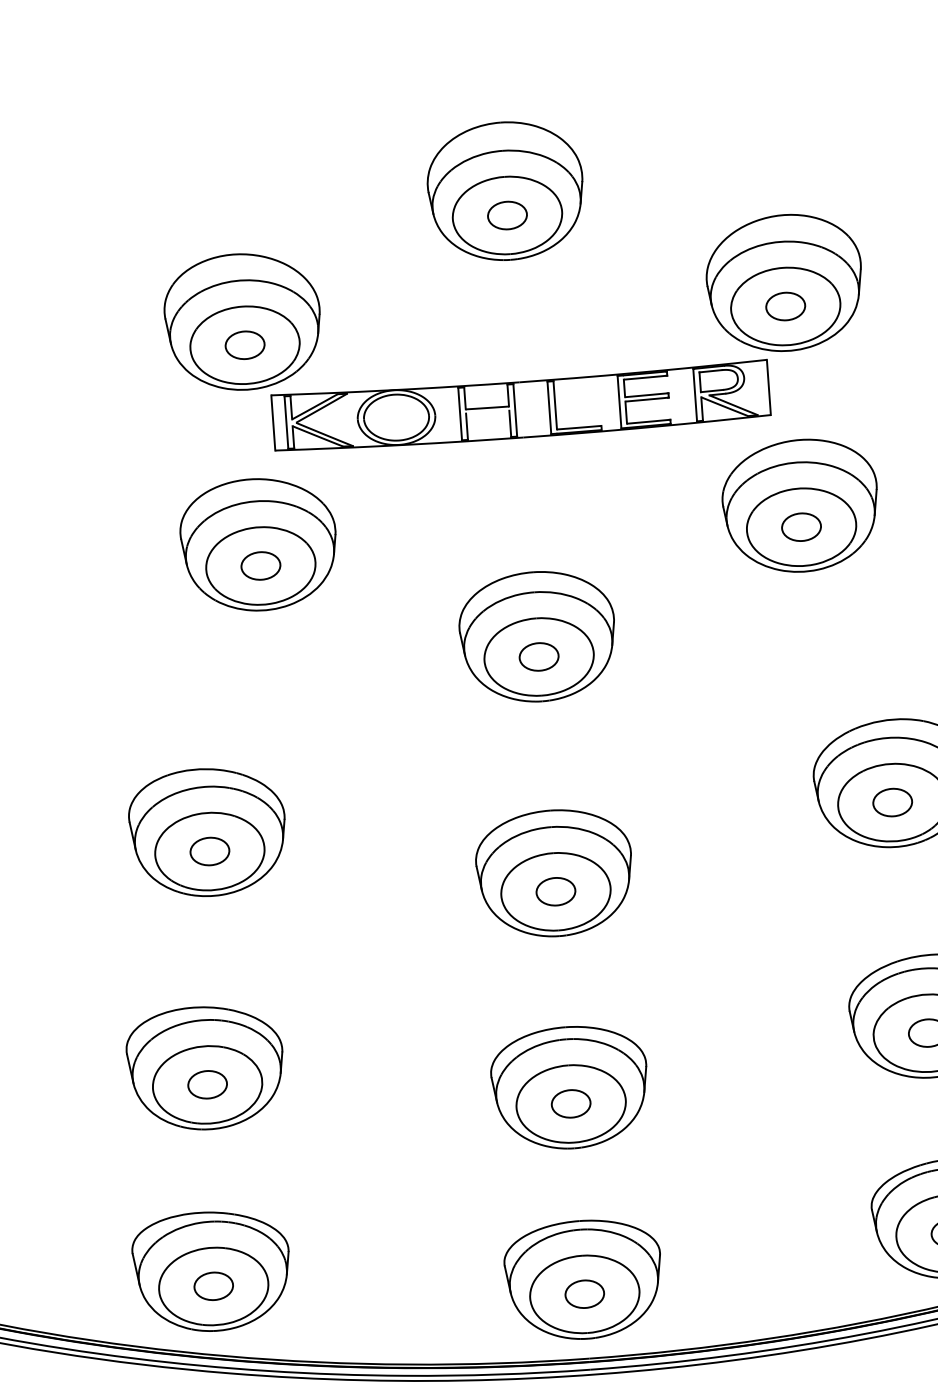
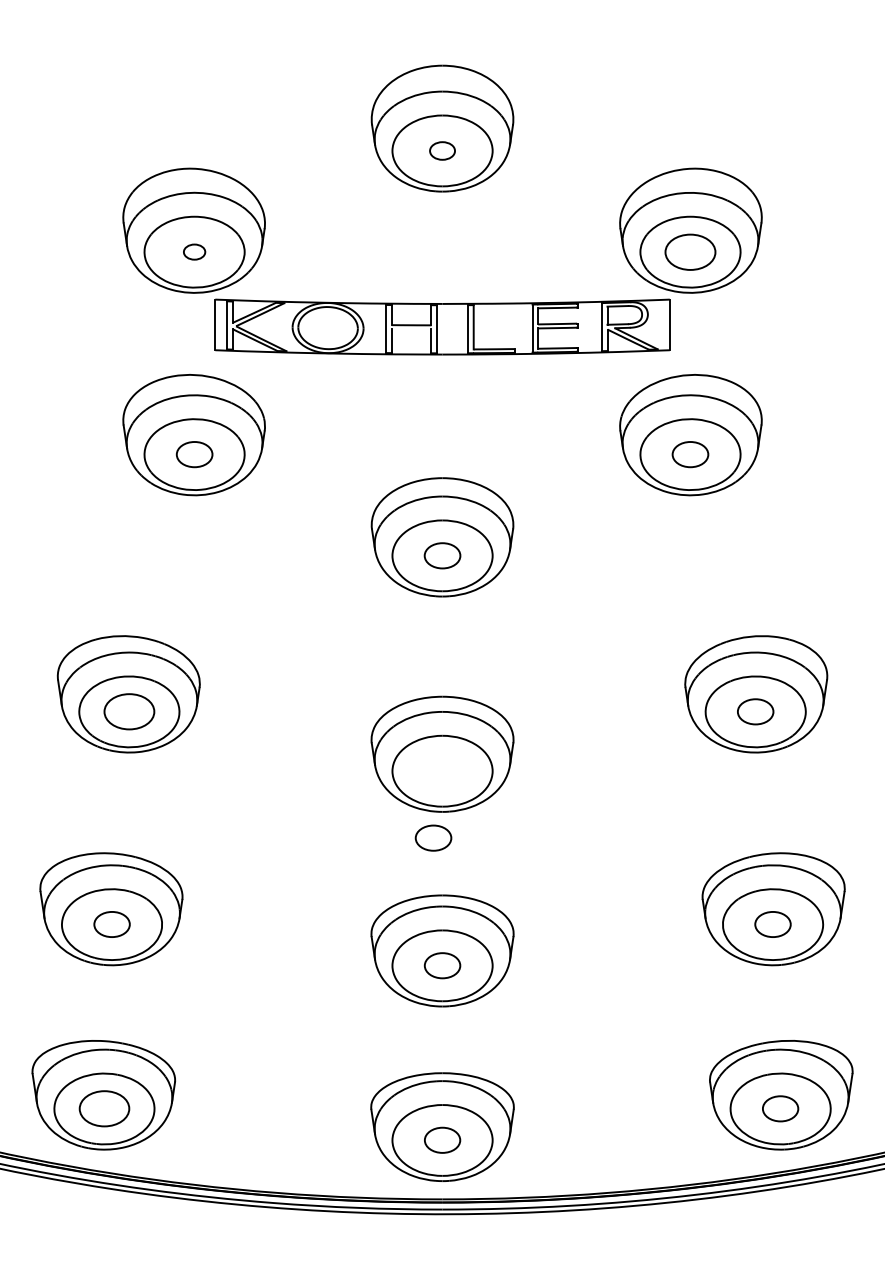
part: (507, 215) -> (442, 150), size x0.7
part: (785, 305) -> (690, 251), size x1.4
part: (244, 344) -> (194, 251), size x0.6
part: (209, 851) -> (129, 711), size x1.4
part: (555, 891) -> (433, 837), moved
part: (213, 1285) -> (104, 1108), size x1.4

